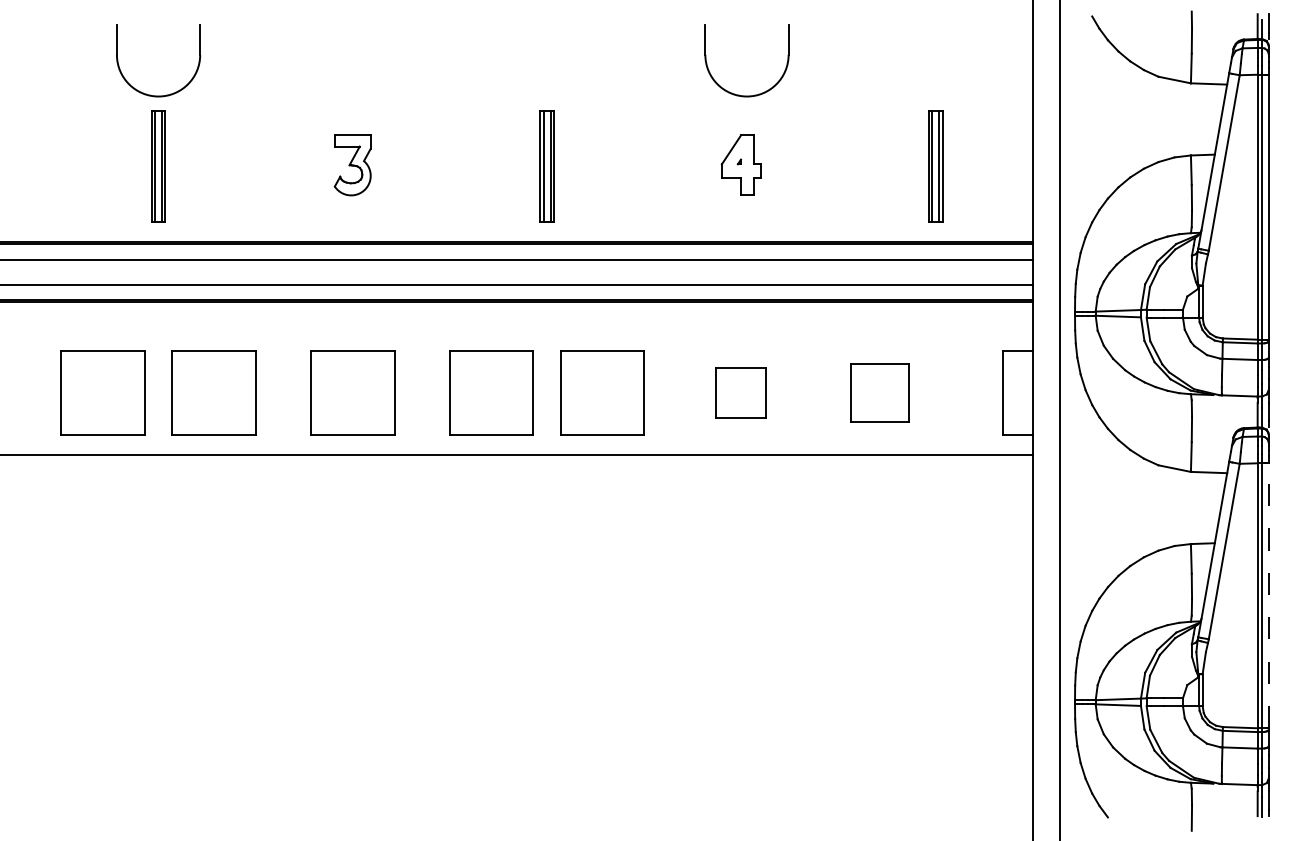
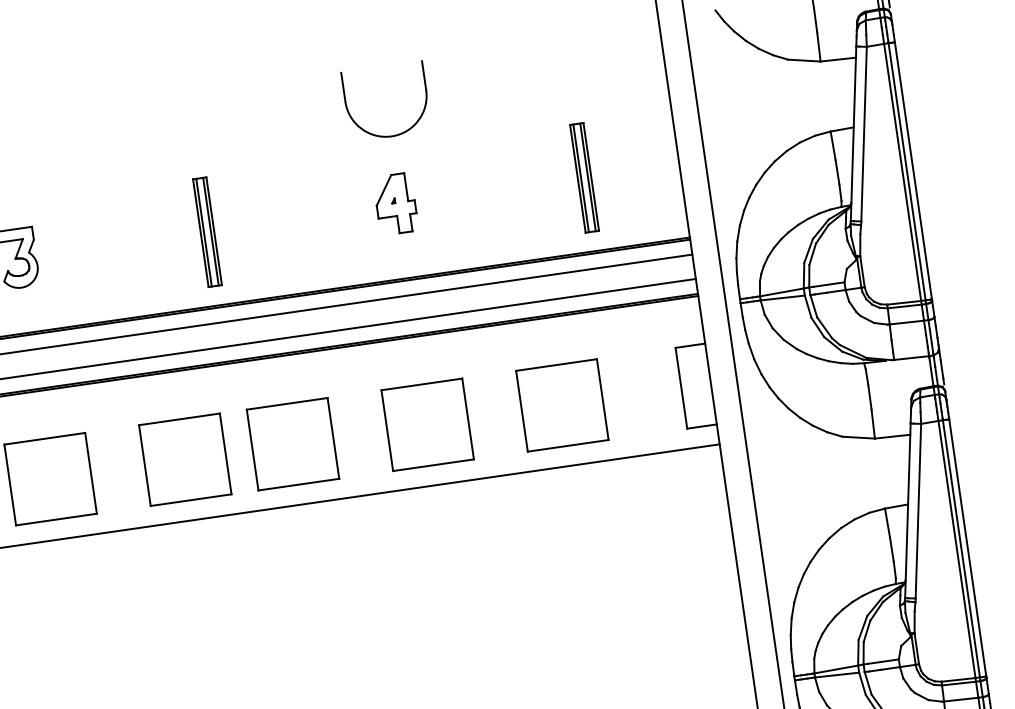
part: (741, 392) -> (427, 424), size x1.67
part: (880, 392) -> (562, 404), size x1.43
line: (1268, 595) -> (967, 547), dashed -> solid

